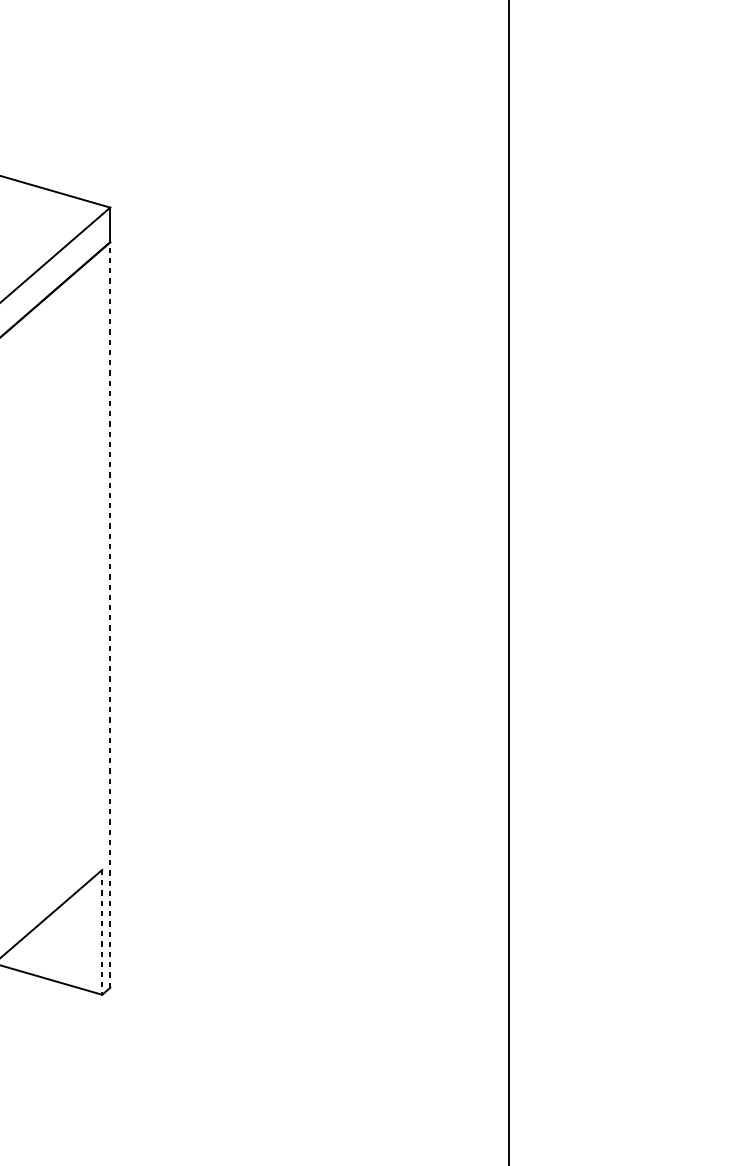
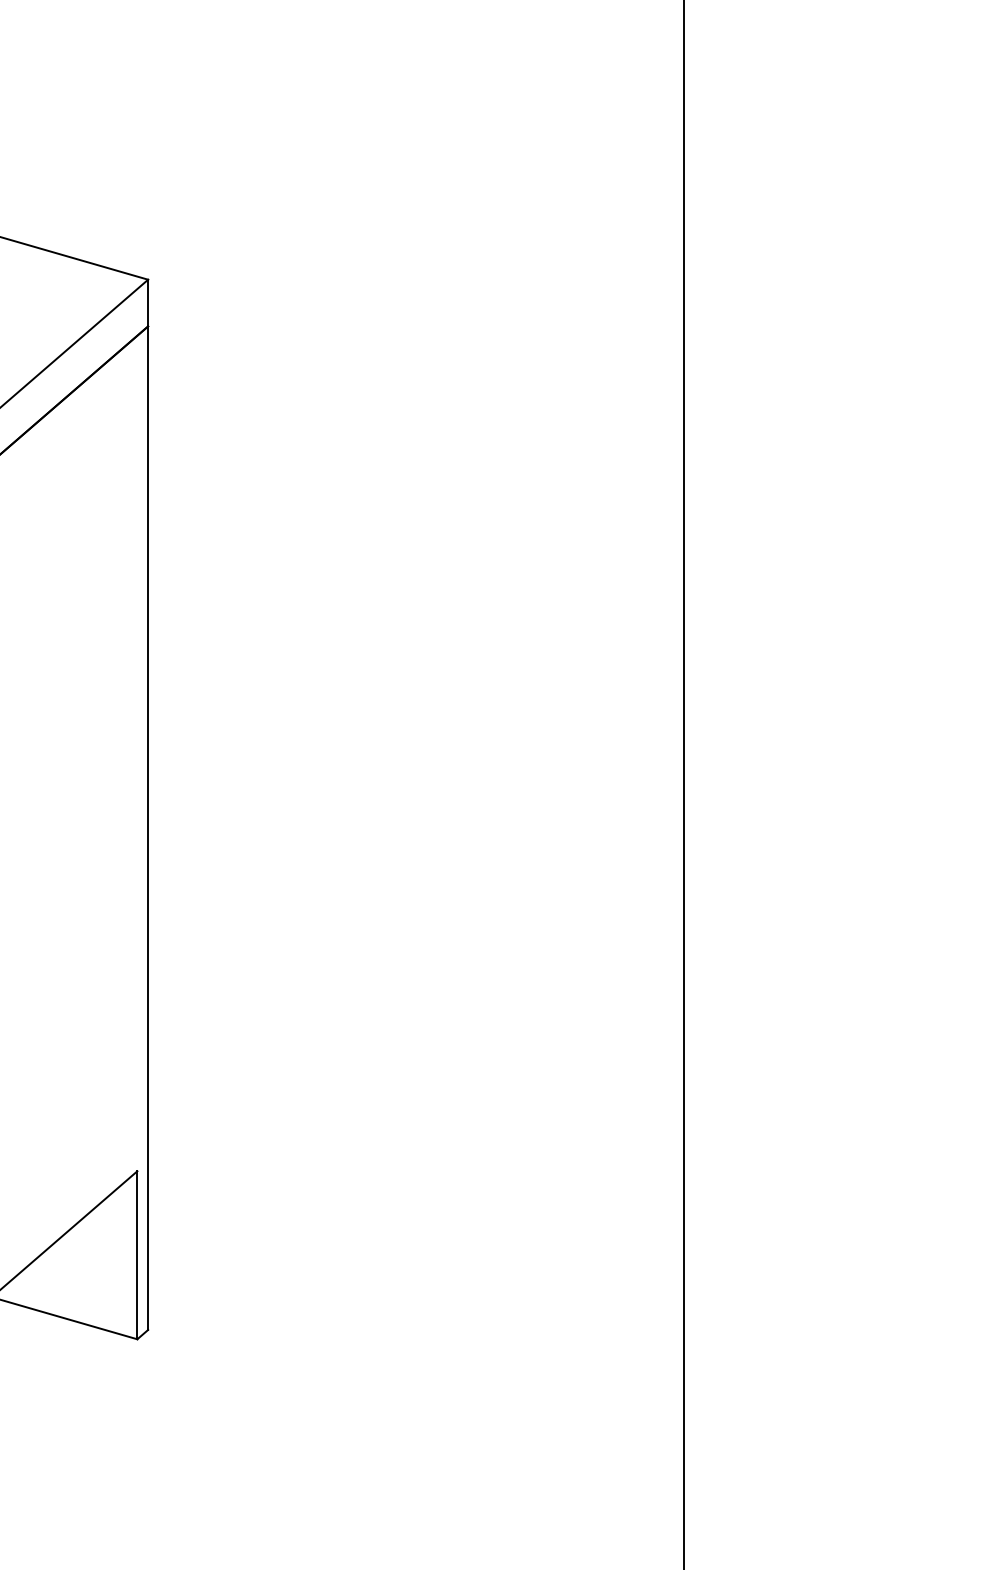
line: (110, 615) -> (148, 828), dashed -> solid
line: (102, 932) -> (137, 1255), dashed -> solid

